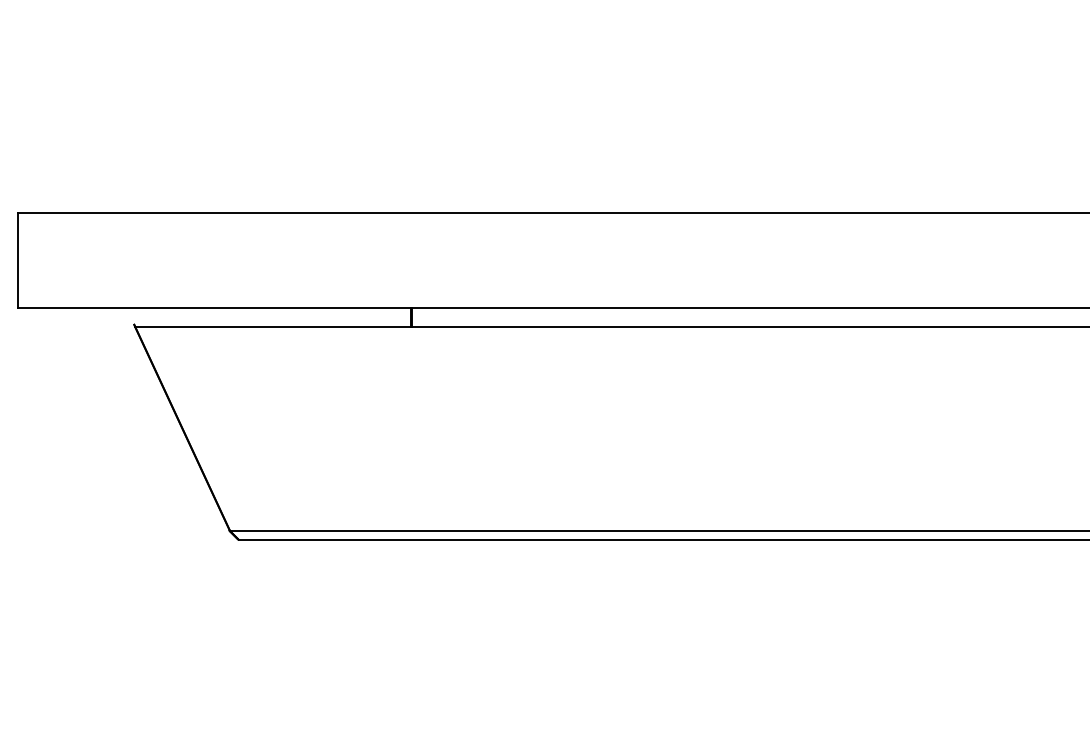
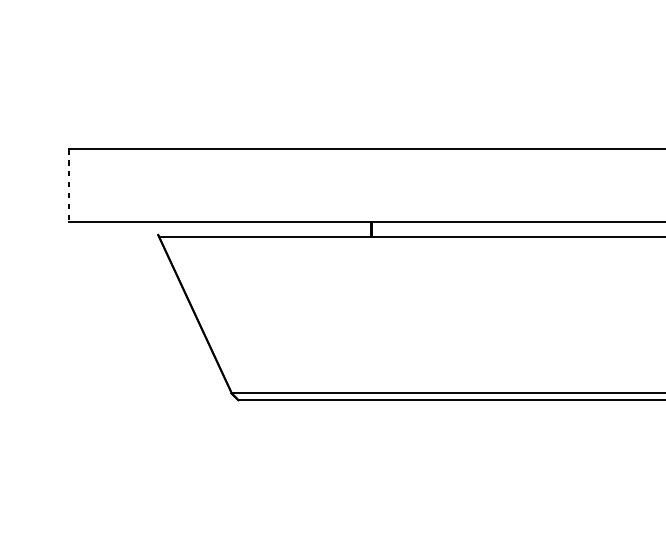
line: (18, 261) -> (69, 186), solid -> dashed

